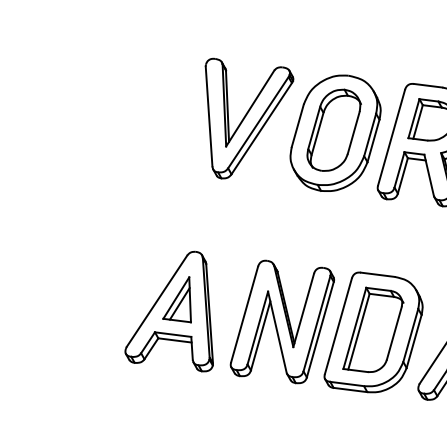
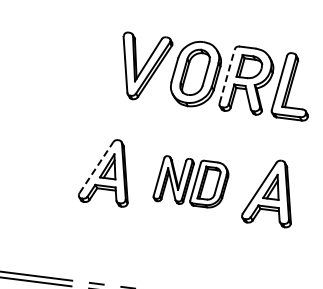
line: (392, 137) -> (227, 76), solid -> dashed
line: (157, 300) -> (96, 167), solid -> dashed
part: (325, 326) -> (190, 181), size x0.7

